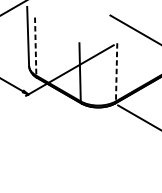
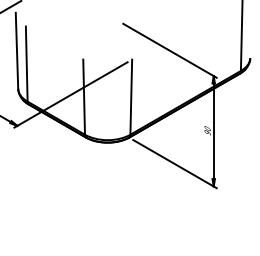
line: (35, 46) -> (26, 64), dashed -> solid
line: (116, 72) -> (131, 97), dashed -> solid

